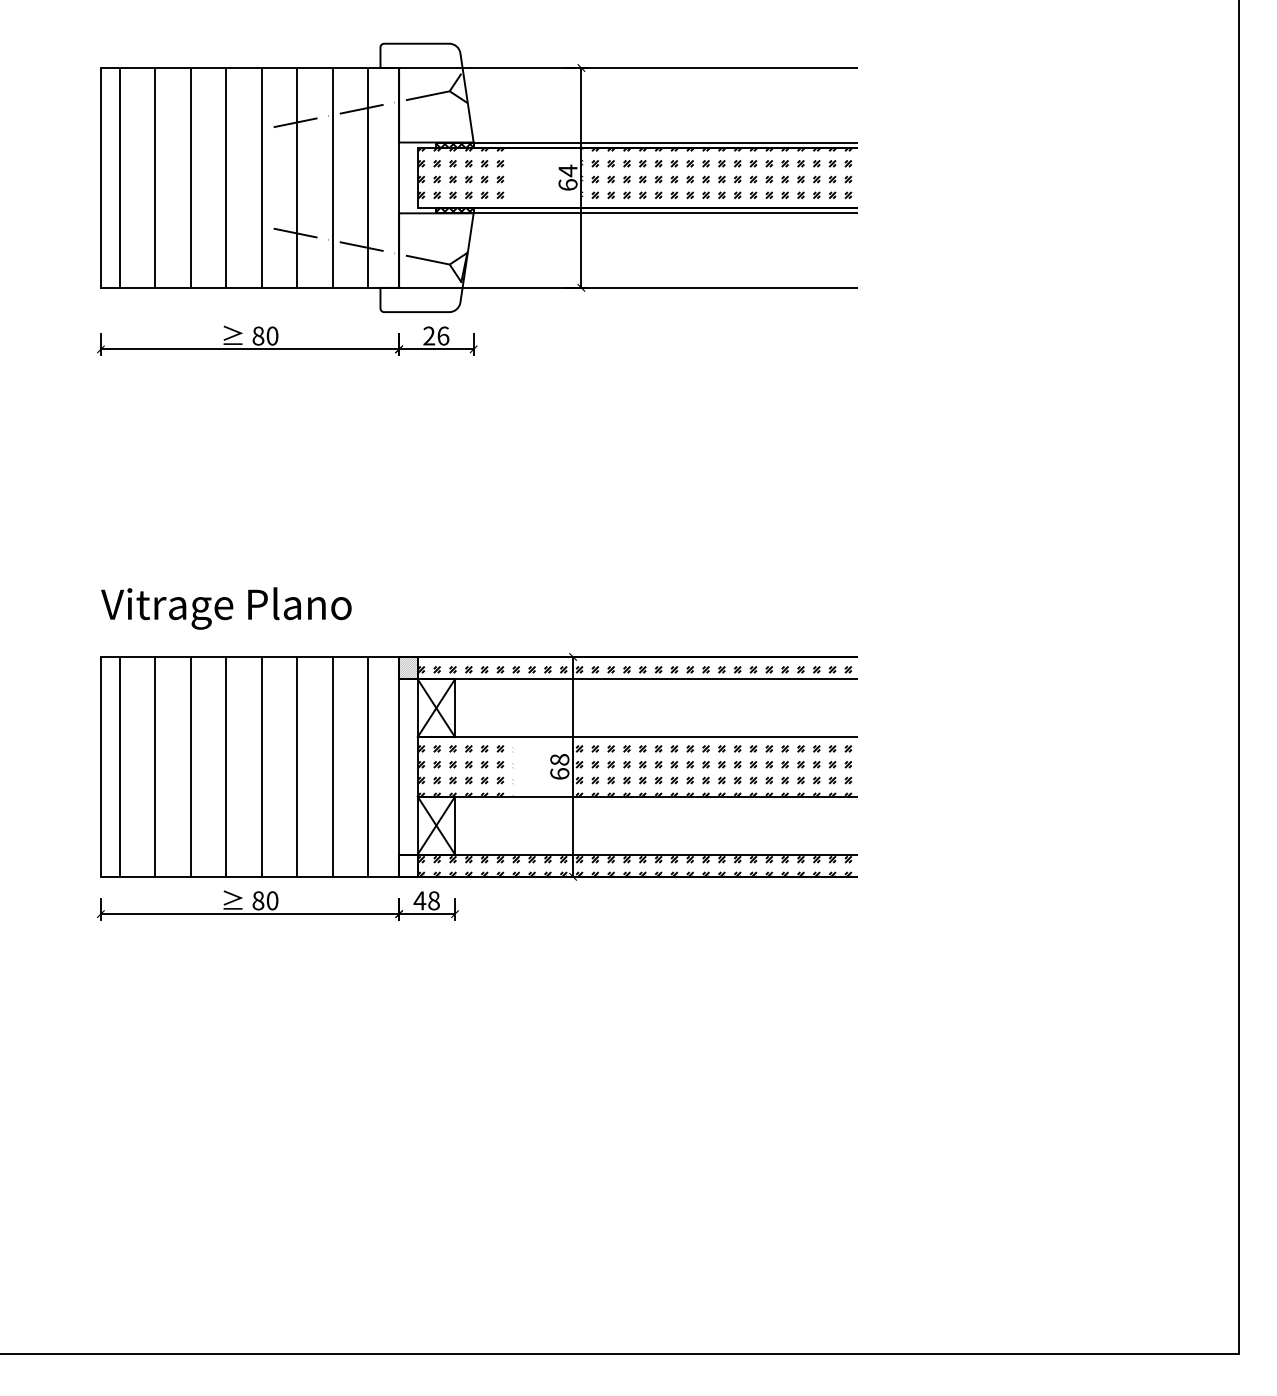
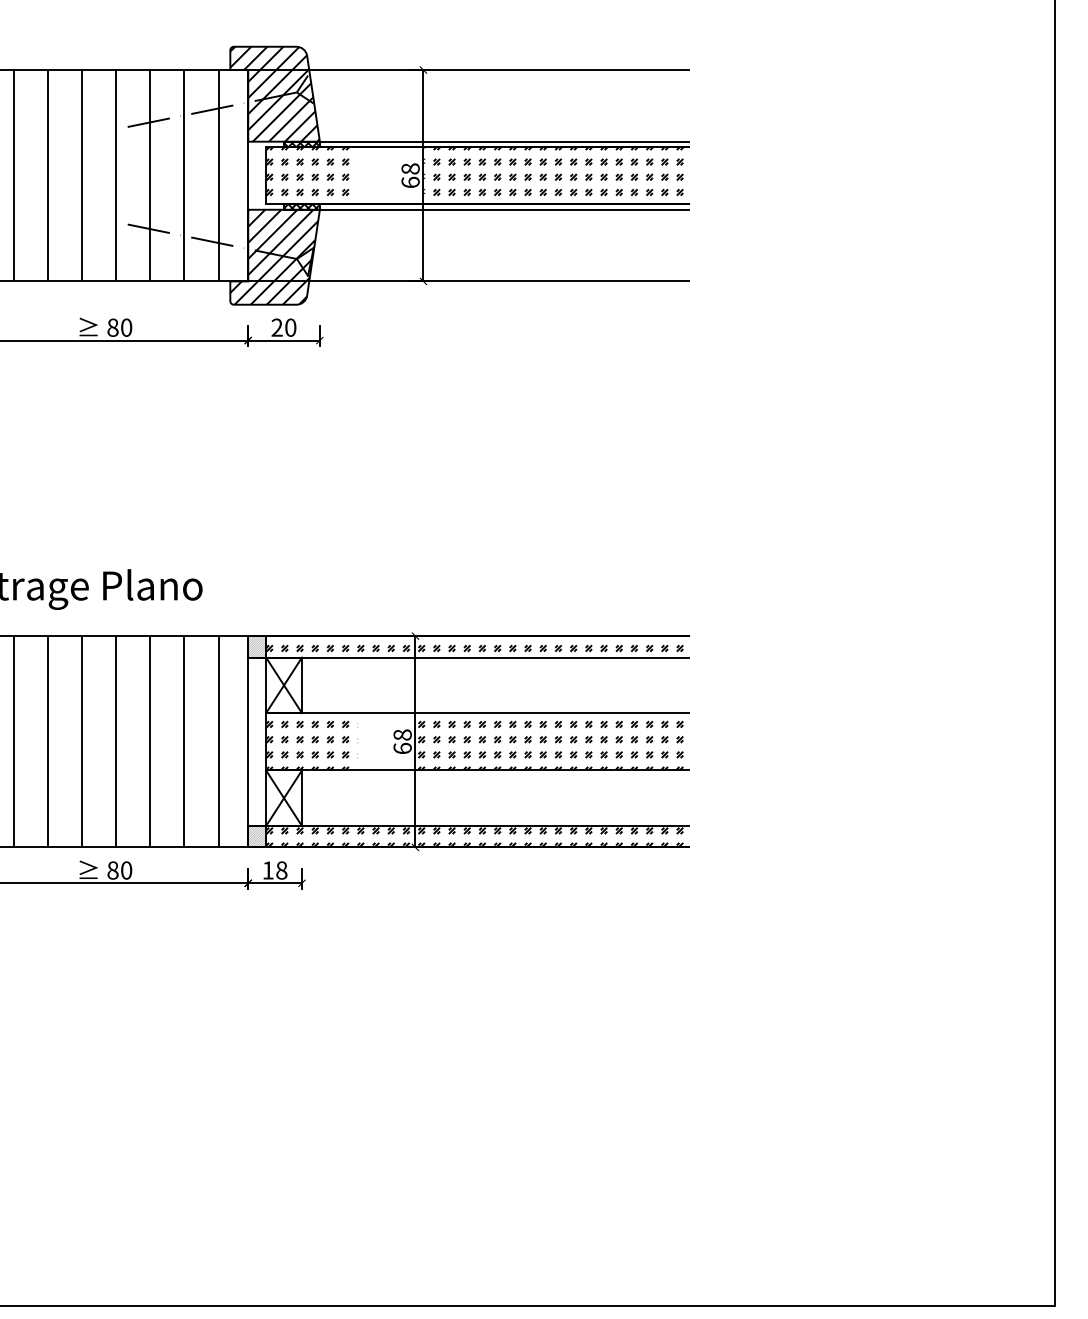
hatch: (426, 92) -> (274, 93), added
text: (567, 170) -> (410, 168), 64 -> 68
hatch: (425, 262) -> (273, 257), added
text: (443, 335) -> (290, 327), 26 -> 20
hatch: (408, 865) -> (257, 836), added
text: (419, 900) -> (267, 870), 48 -> 18

